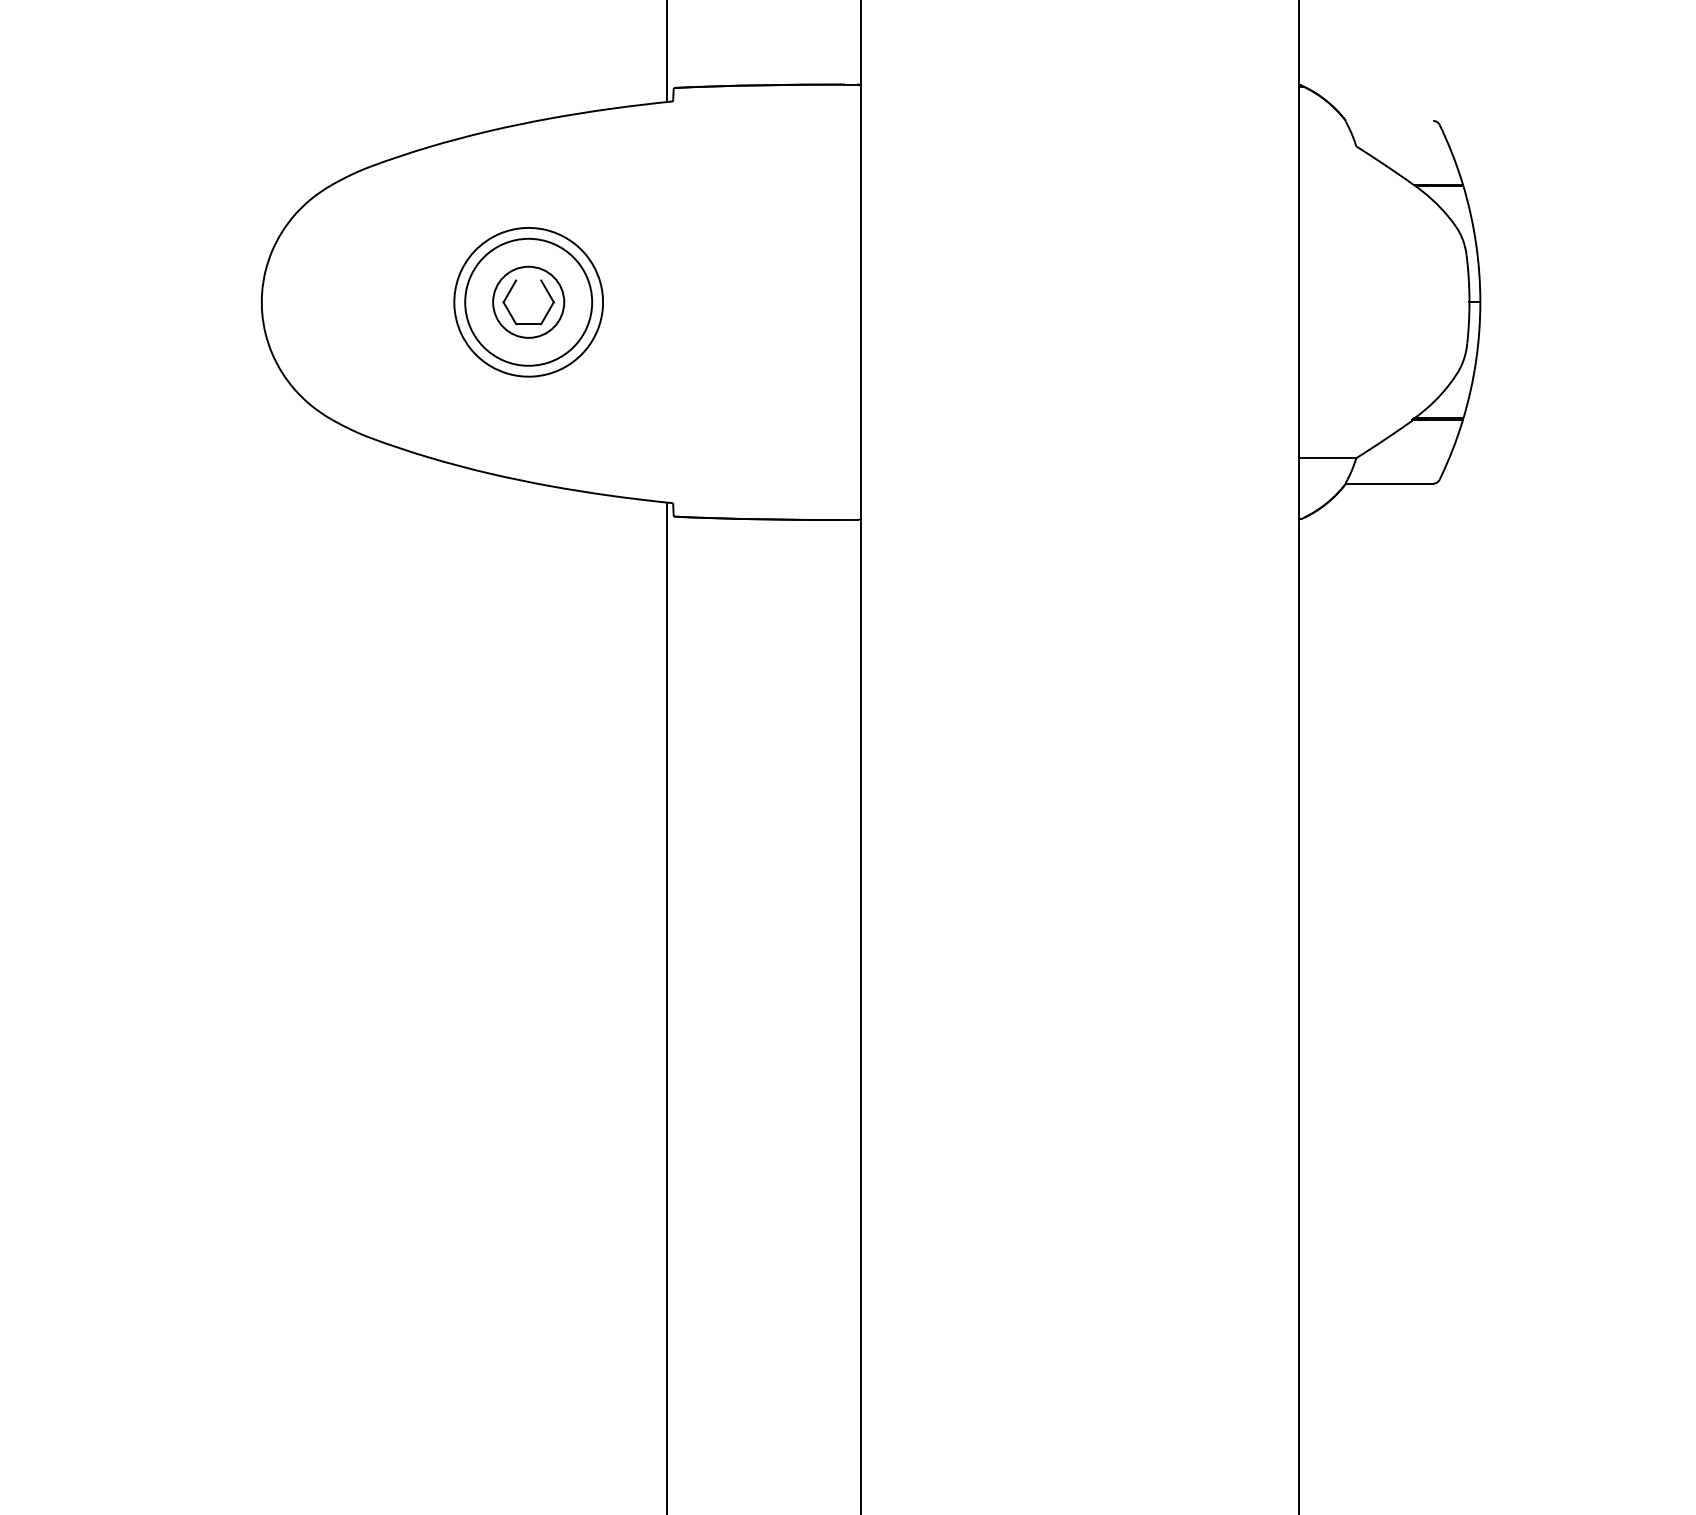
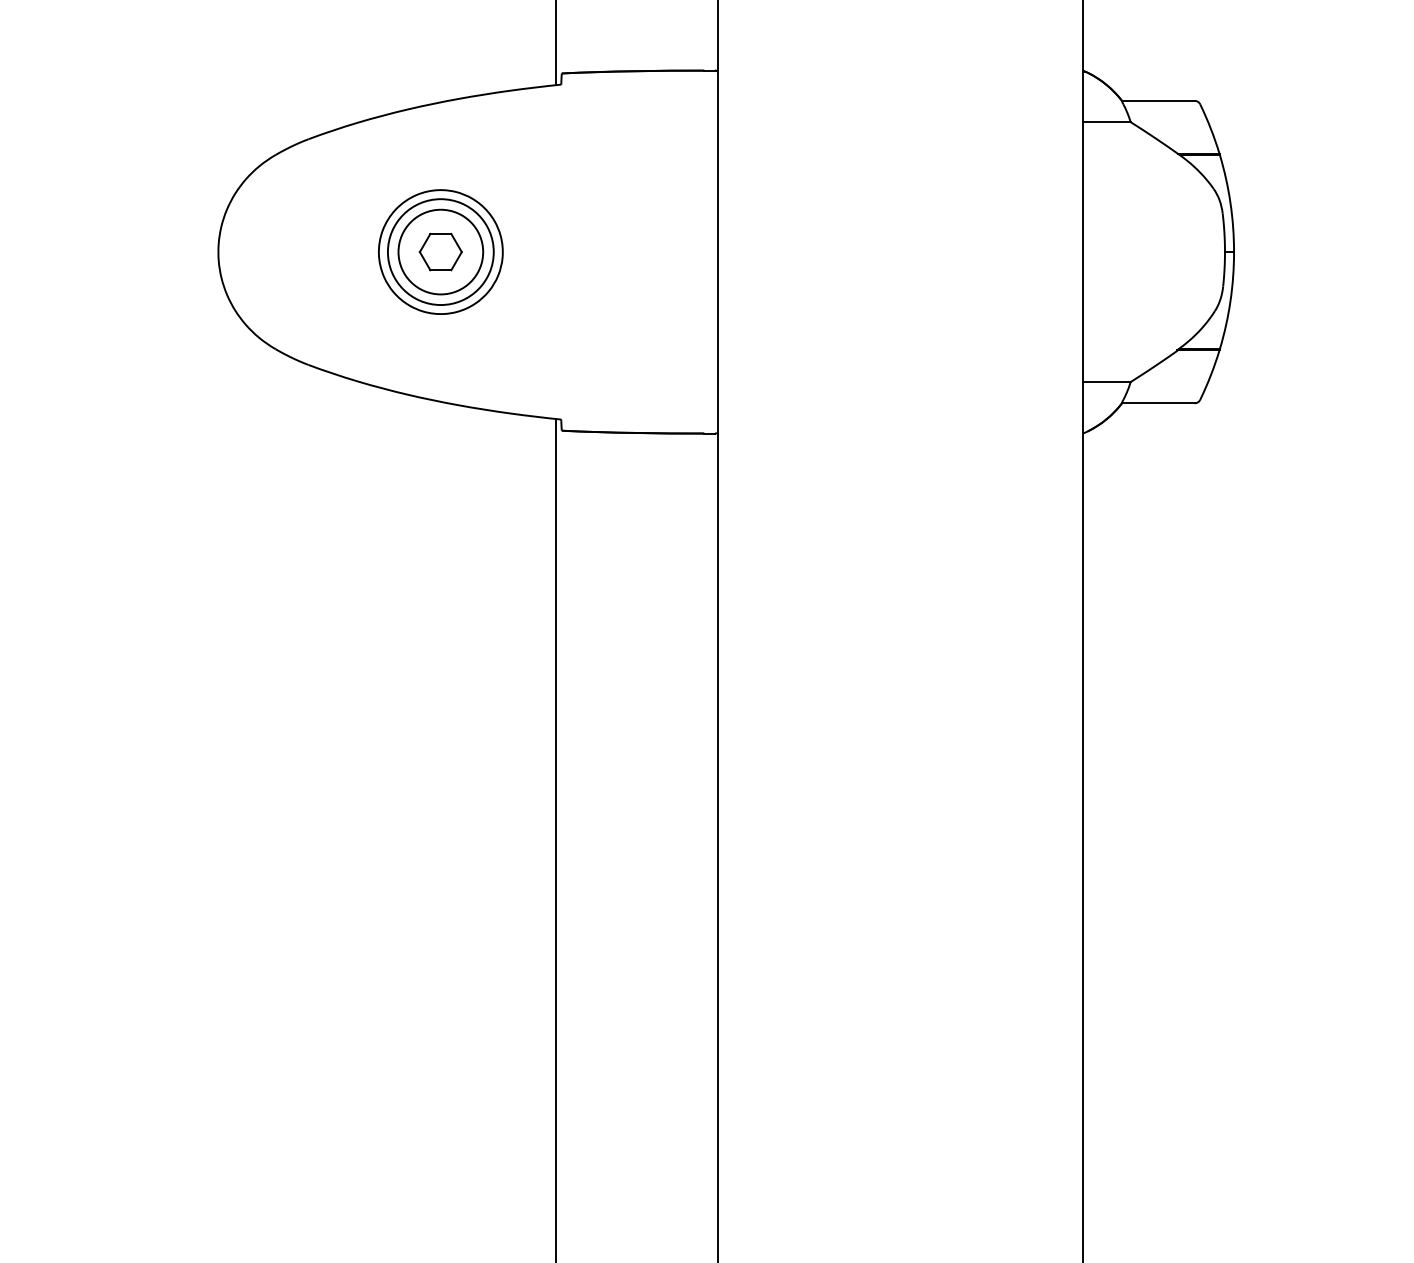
line: (1389, 120) -> (1158, 100), added
line: (1327, 146) -> (1106, 122), added
line: (528, 280) -> (440, 233), added
circle: (528, 302) -> (440, 252), size x1.43

